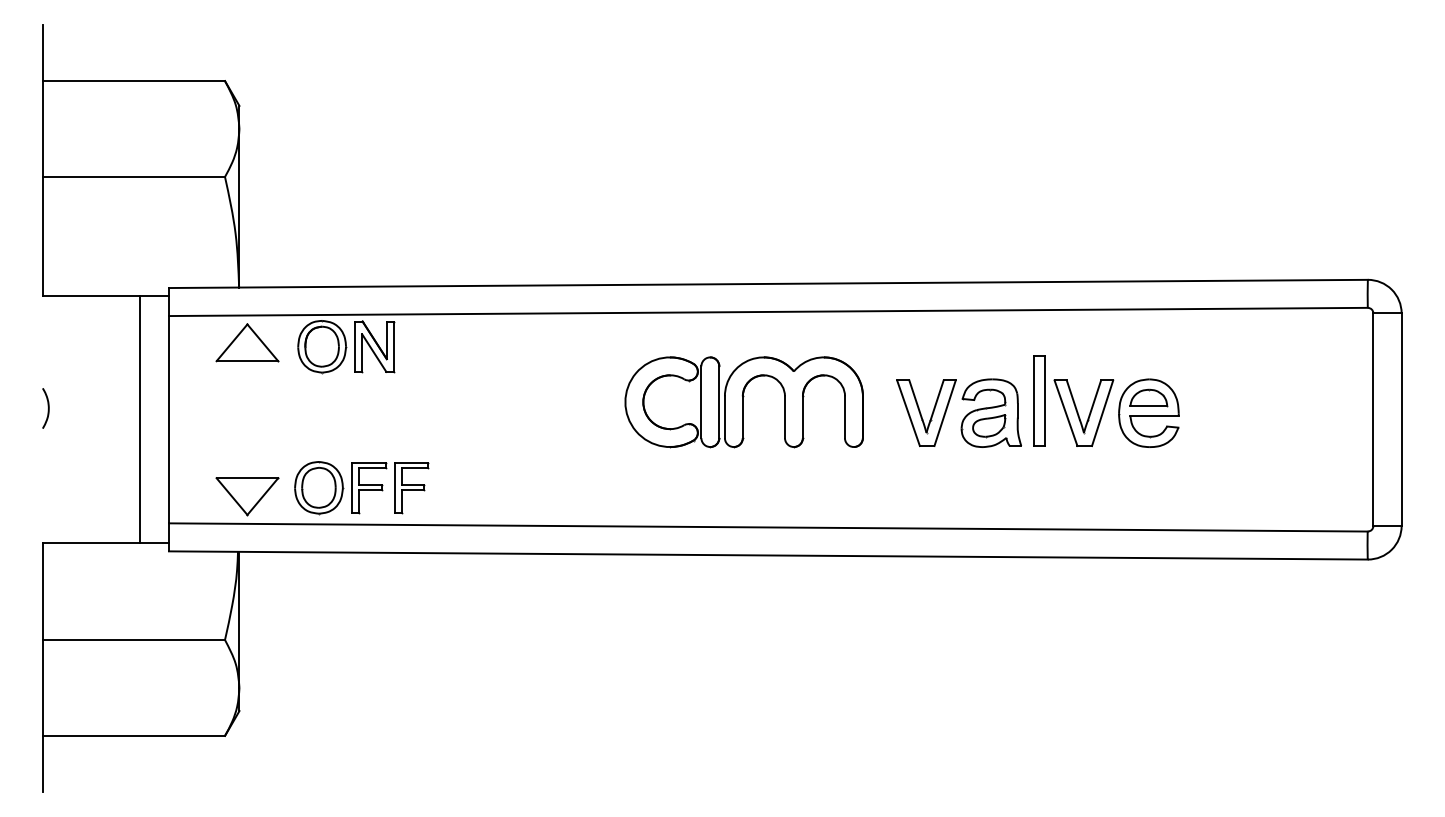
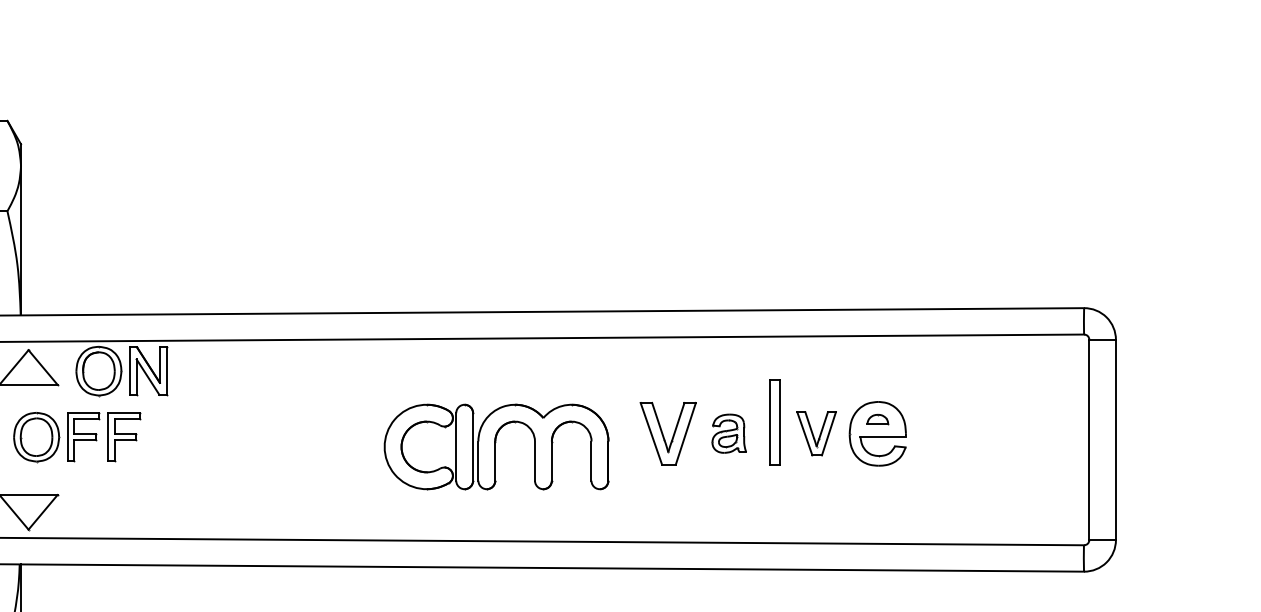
part: (1148, 397) -> (877, 418), size x0.6
part: (743, 402) -> (495, 447), moved
part: (990, 412) -> (728, 433), size x0.6
part: (1083, 412) -> (816, 433), size x0.7
part: (361, 488) -> (76, 437), moved

